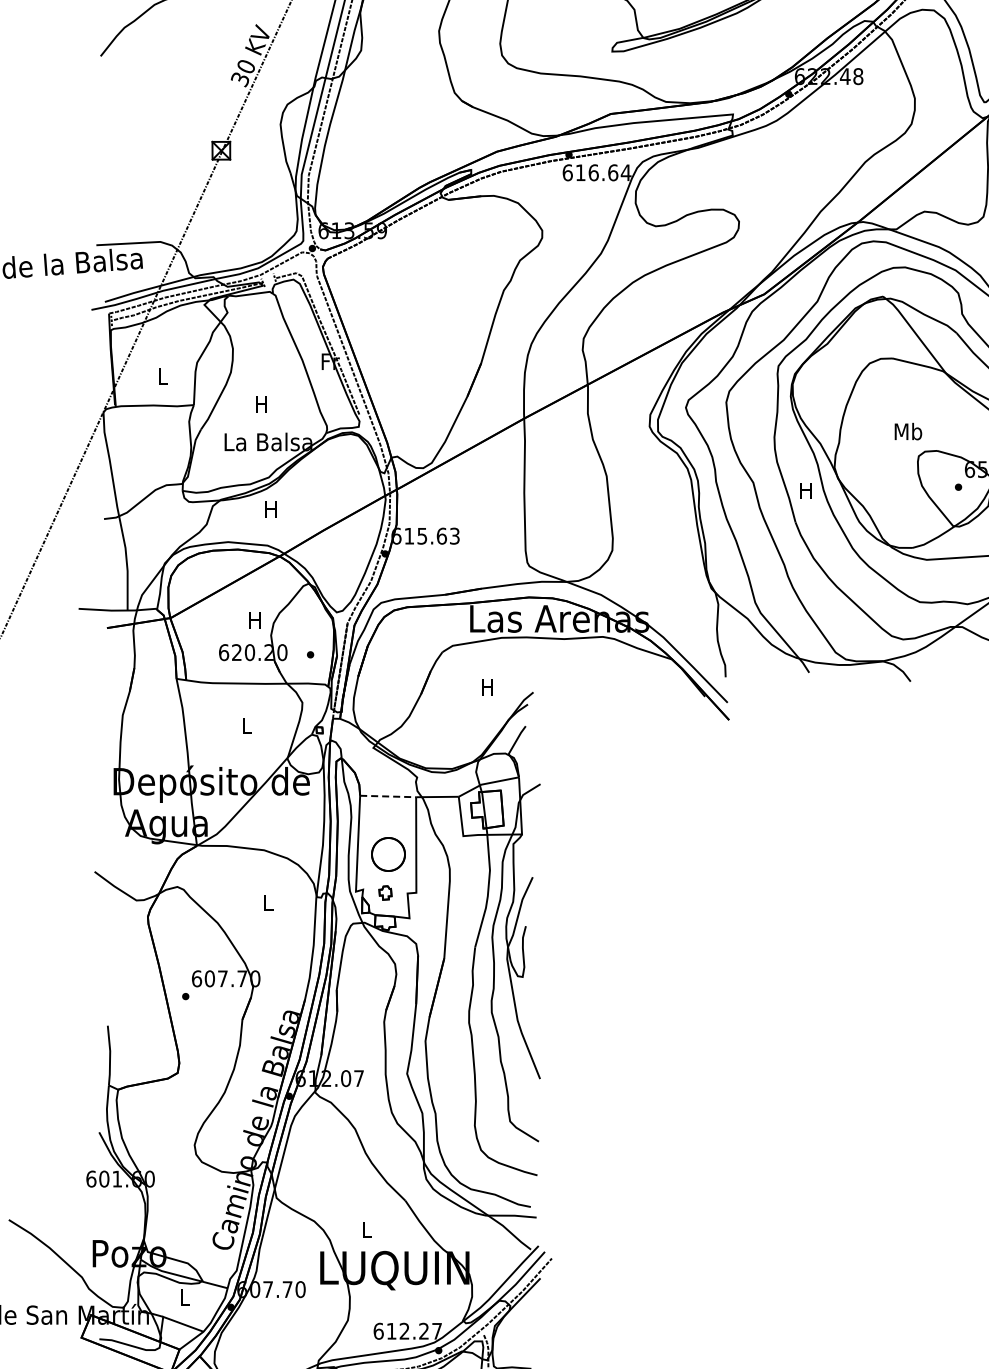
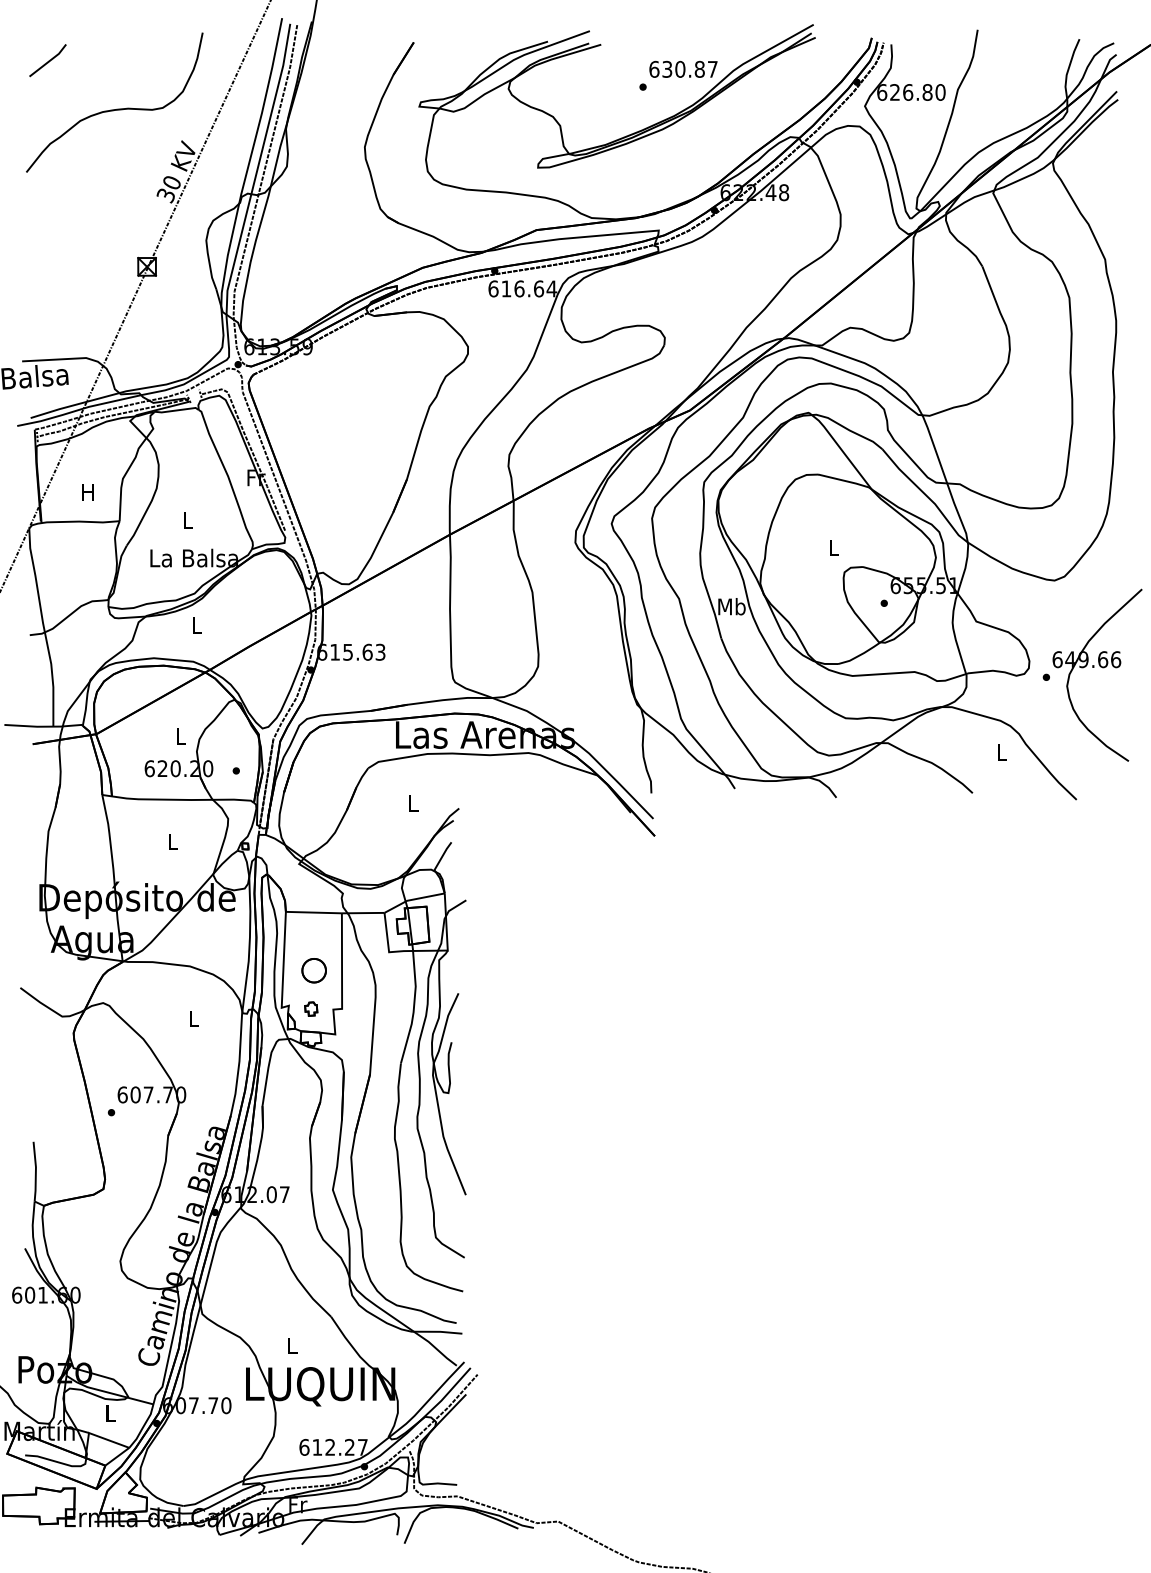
text: (161, 376) -> (87, 492), L -> H
text: (261, 404) -> (187, 520), H -> L
text: (907, 431) -> (833, 547), Mb -> L
text: (805, 490) -> (731, 606), H -> Mb
text: (270, 509) -> (196, 625), H -> L
text: (254, 620) -> (180, 736), H -> L
text: (486, 687) -> (412, 803), H -> L
line: (388, 796) -> (314, 912), dashed -> solid
part: (387, 854) -> (313, 970), size x0.71

